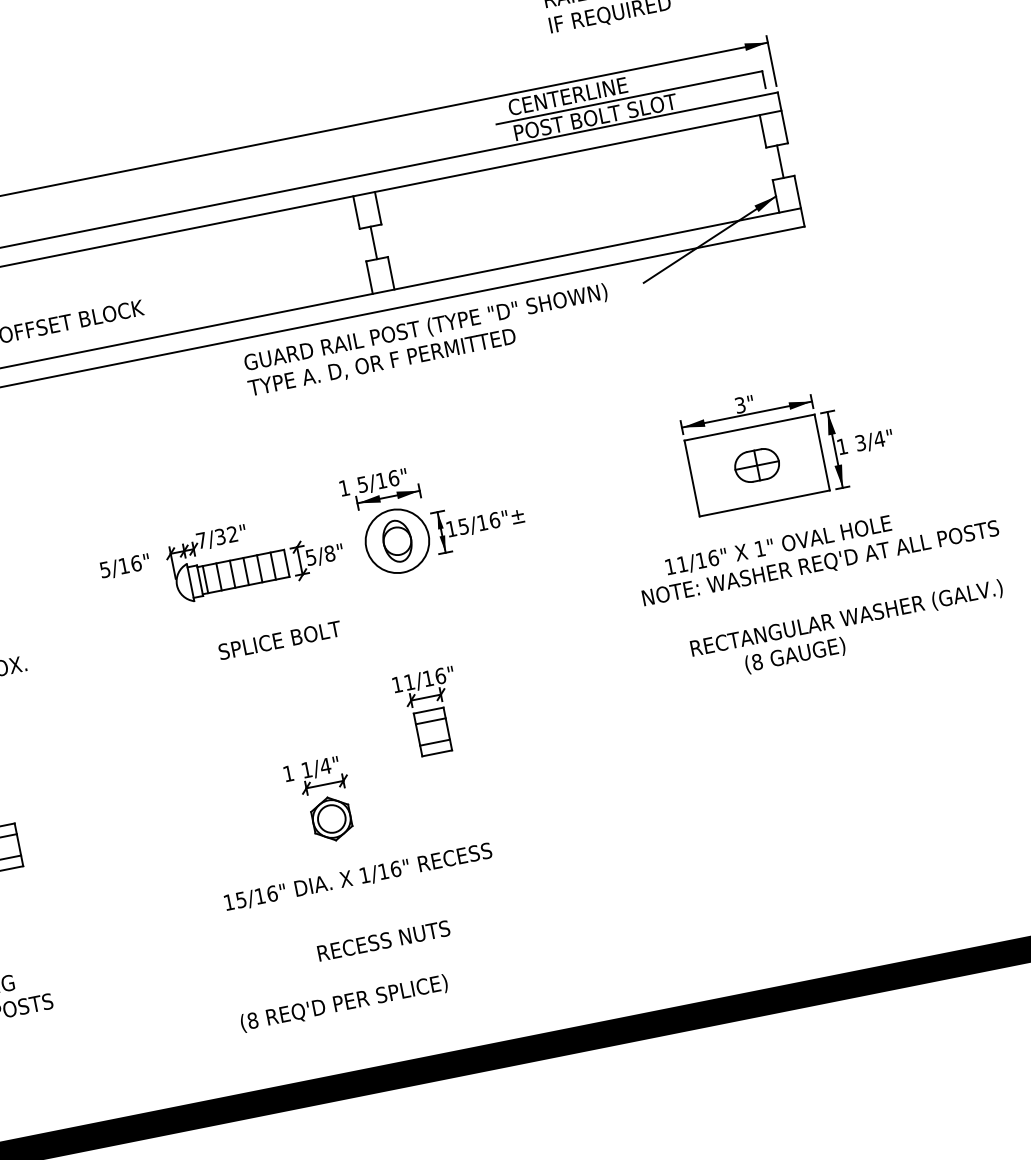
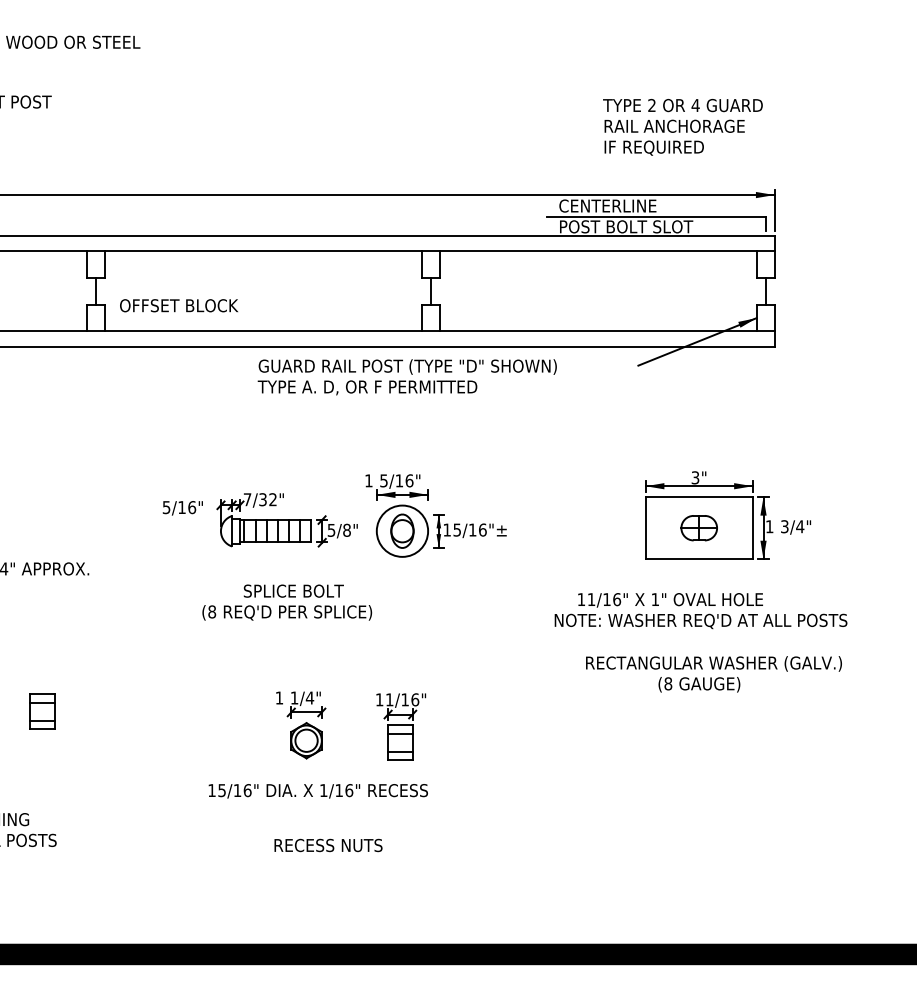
text: (426, 341) -> (406, 377), moved
text: (817, 552) -> (700, 611), moved
text: (846, 618) -> (713, 663), moved
part: (430, 711) -> (401, 726), moved
text: (344, 1003) -> (287, 612), moved

